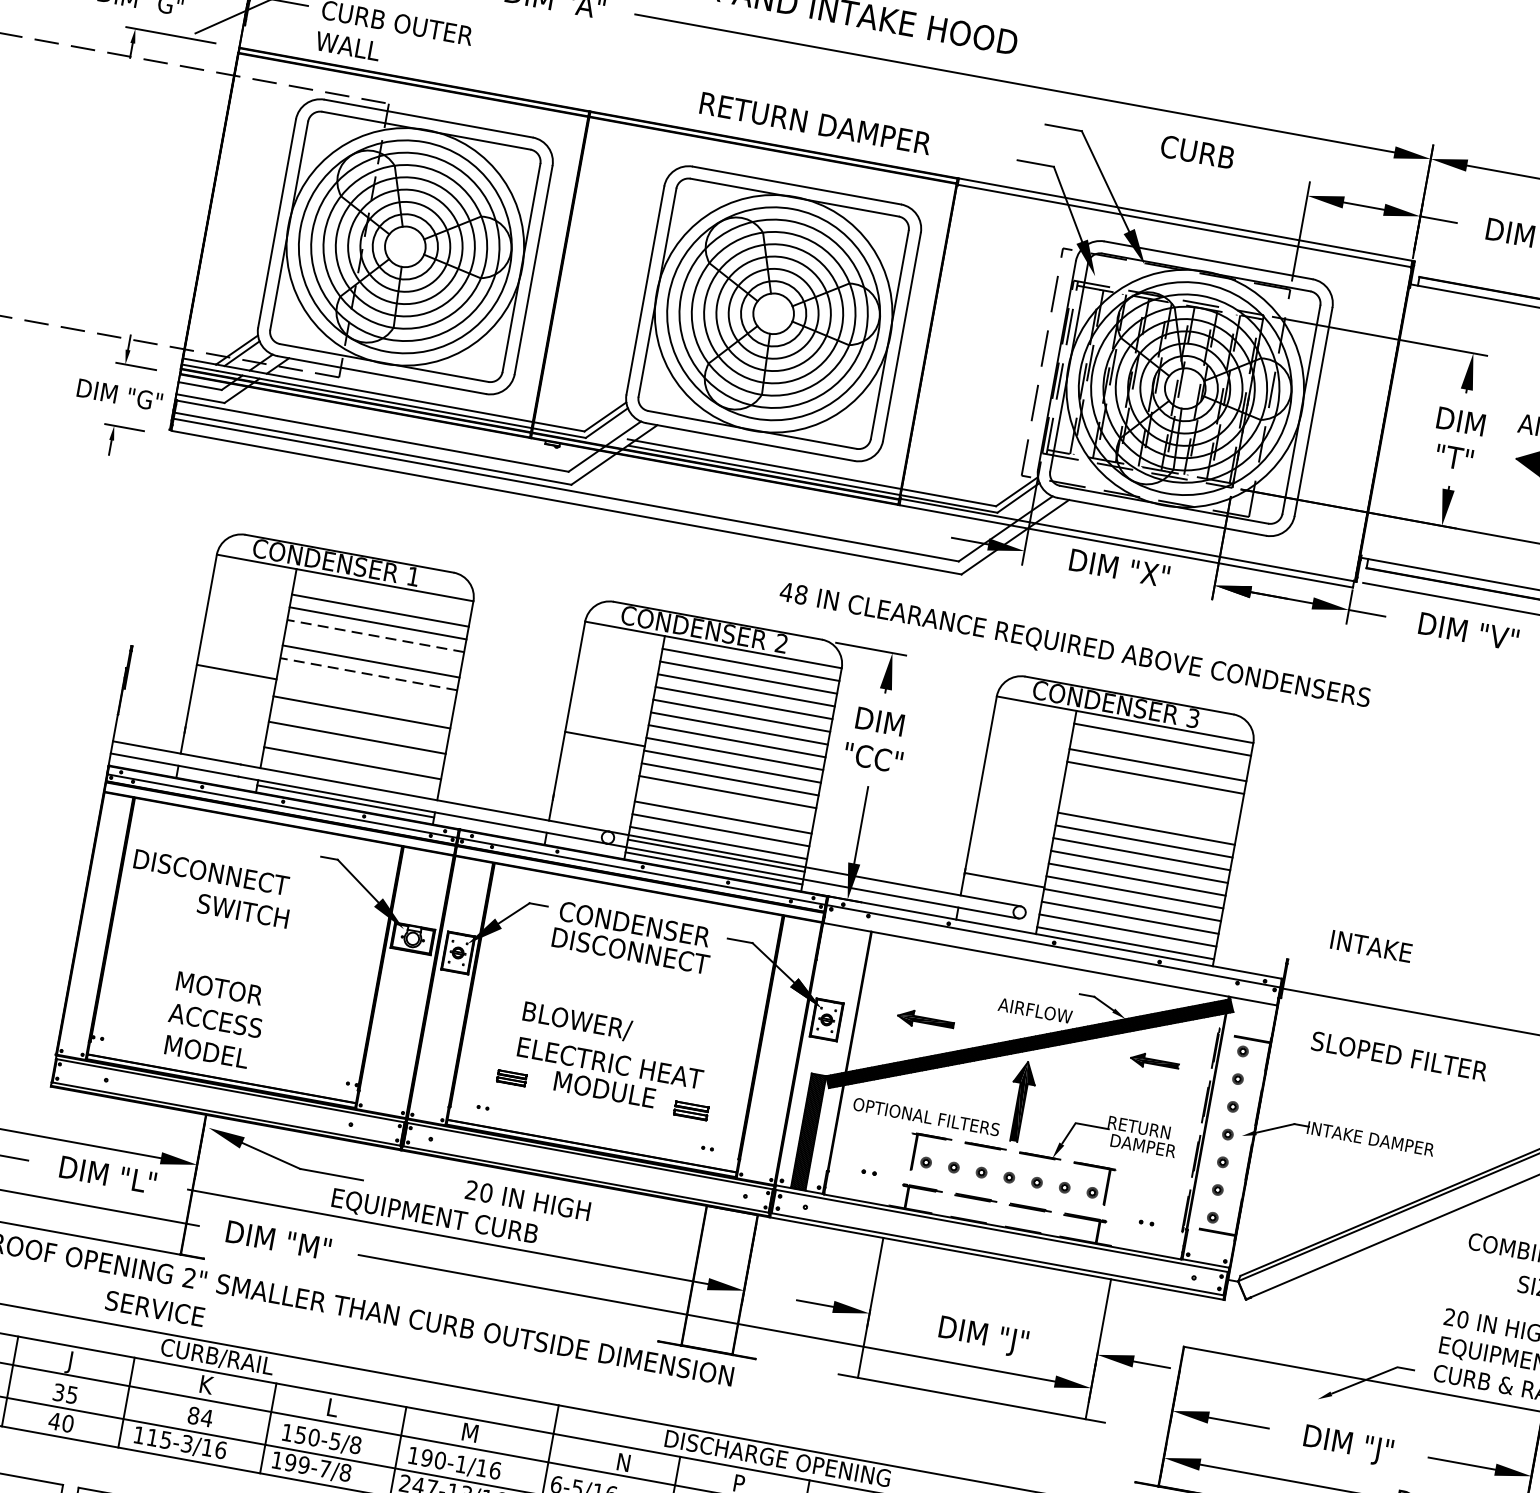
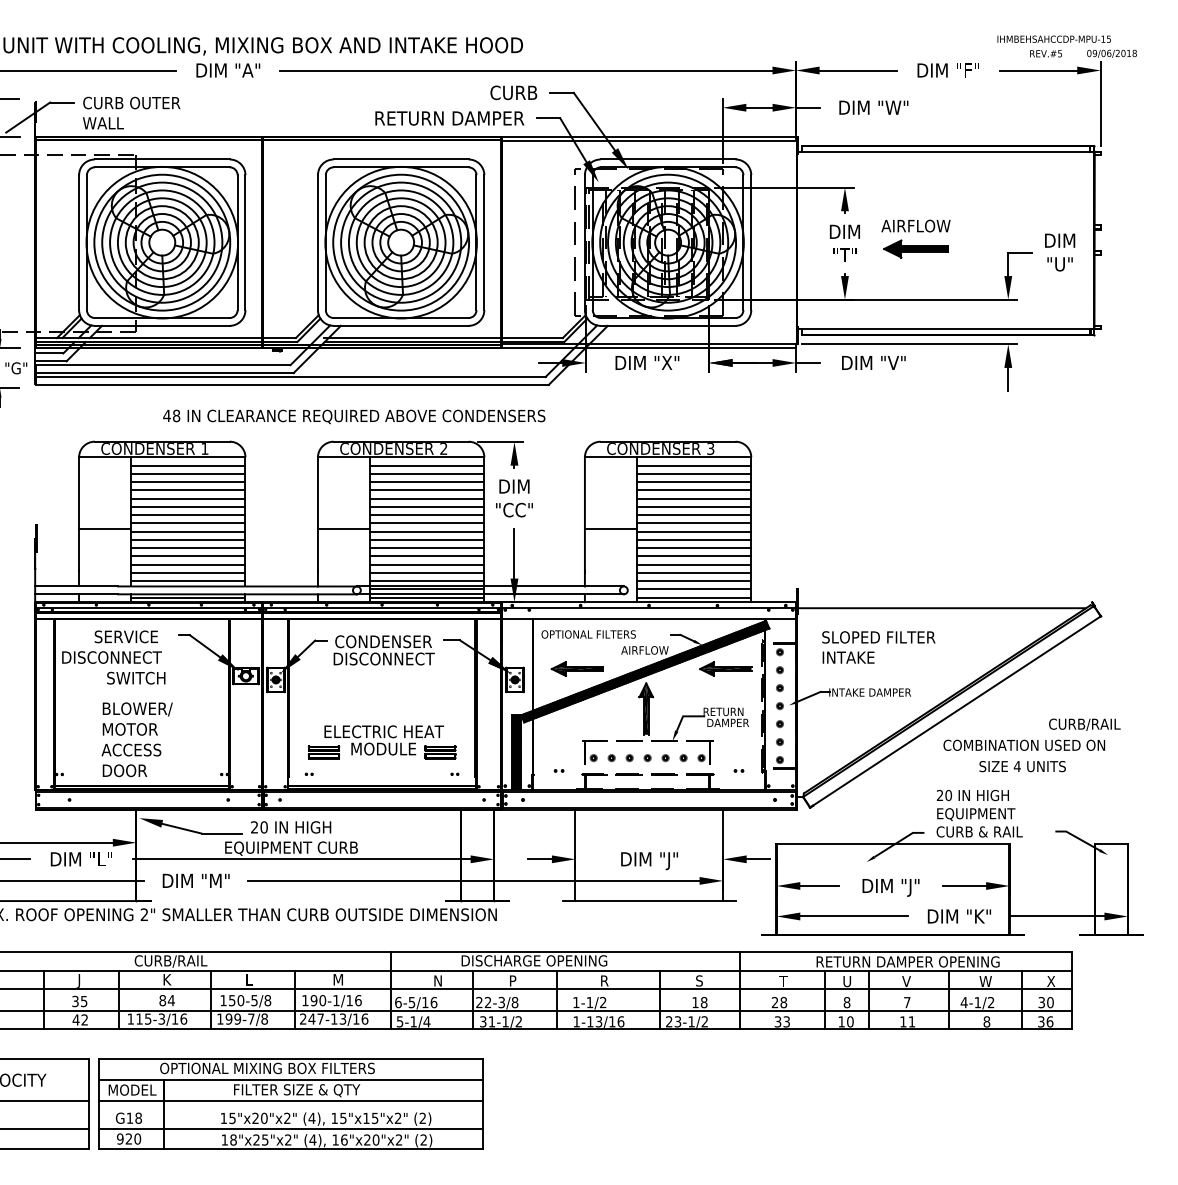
text: (815, 123) -> (449, 118), moved
text: (1197, 151) -> (513, 92), moved
line: (381, 597) -> (187, 465), added
line: (374, 636) -> (187, 490), dashed -> solid
text: (1075, 645) -> (354, 416), moved
line: (372, 648) -> (187, 498), added
line: (367, 674) -> (187, 515), dashed -> solid
line: (365, 686) -> (187, 523), added
line: (363, 699) -> (187, 531), added
line: (358, 725) -> (187, 548), added
line: (354, 750) -> (187, 564), added
line: (1159, 751) -> (693, 473), added
line: (349, 776) -> (187, 581), added
line: (1152, 790) -> (693, 498), added
line: (1150, 802) -> (693, 506), added
line: (724, 804) -> (426, 556), added
line: (1147, 816) -> (693, 515), added
line: (1004, 879) -> (610, 528), moved
text: (1371, 946) -> (848, 657), moved
part: (924, 1019) -> (576, 668), size x1.43
text: (577, 1021) -> (137, 709), moved
text: (208, 1051) -> (130, 770), MODEL -> DOOR
part: (1154, 1061) -> (725, 668), size x1.67
part: (511, 1078) -> (323, 752), size x1.67
part: (691, 1110) -> (440, 752), size x1.43
text: (926, 1116) -> (588, 634), moved
text: (528, 1200) -> (291, 827), moved
text: (153, 1307) -> (125, 636), moved
text: (67, 1422) -> (84, 1019), 40 -> 42

